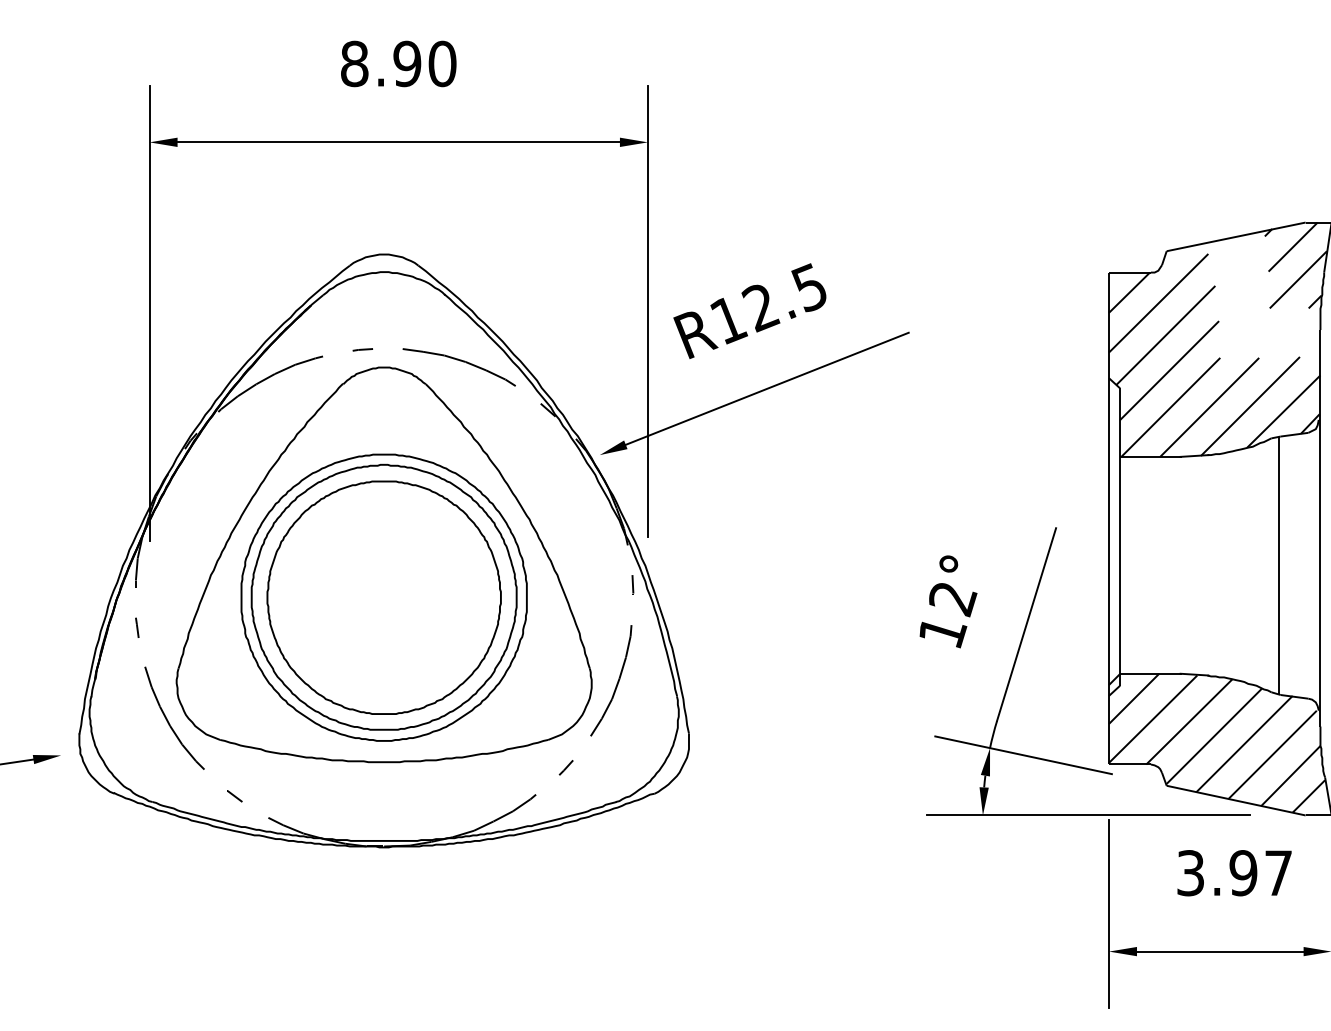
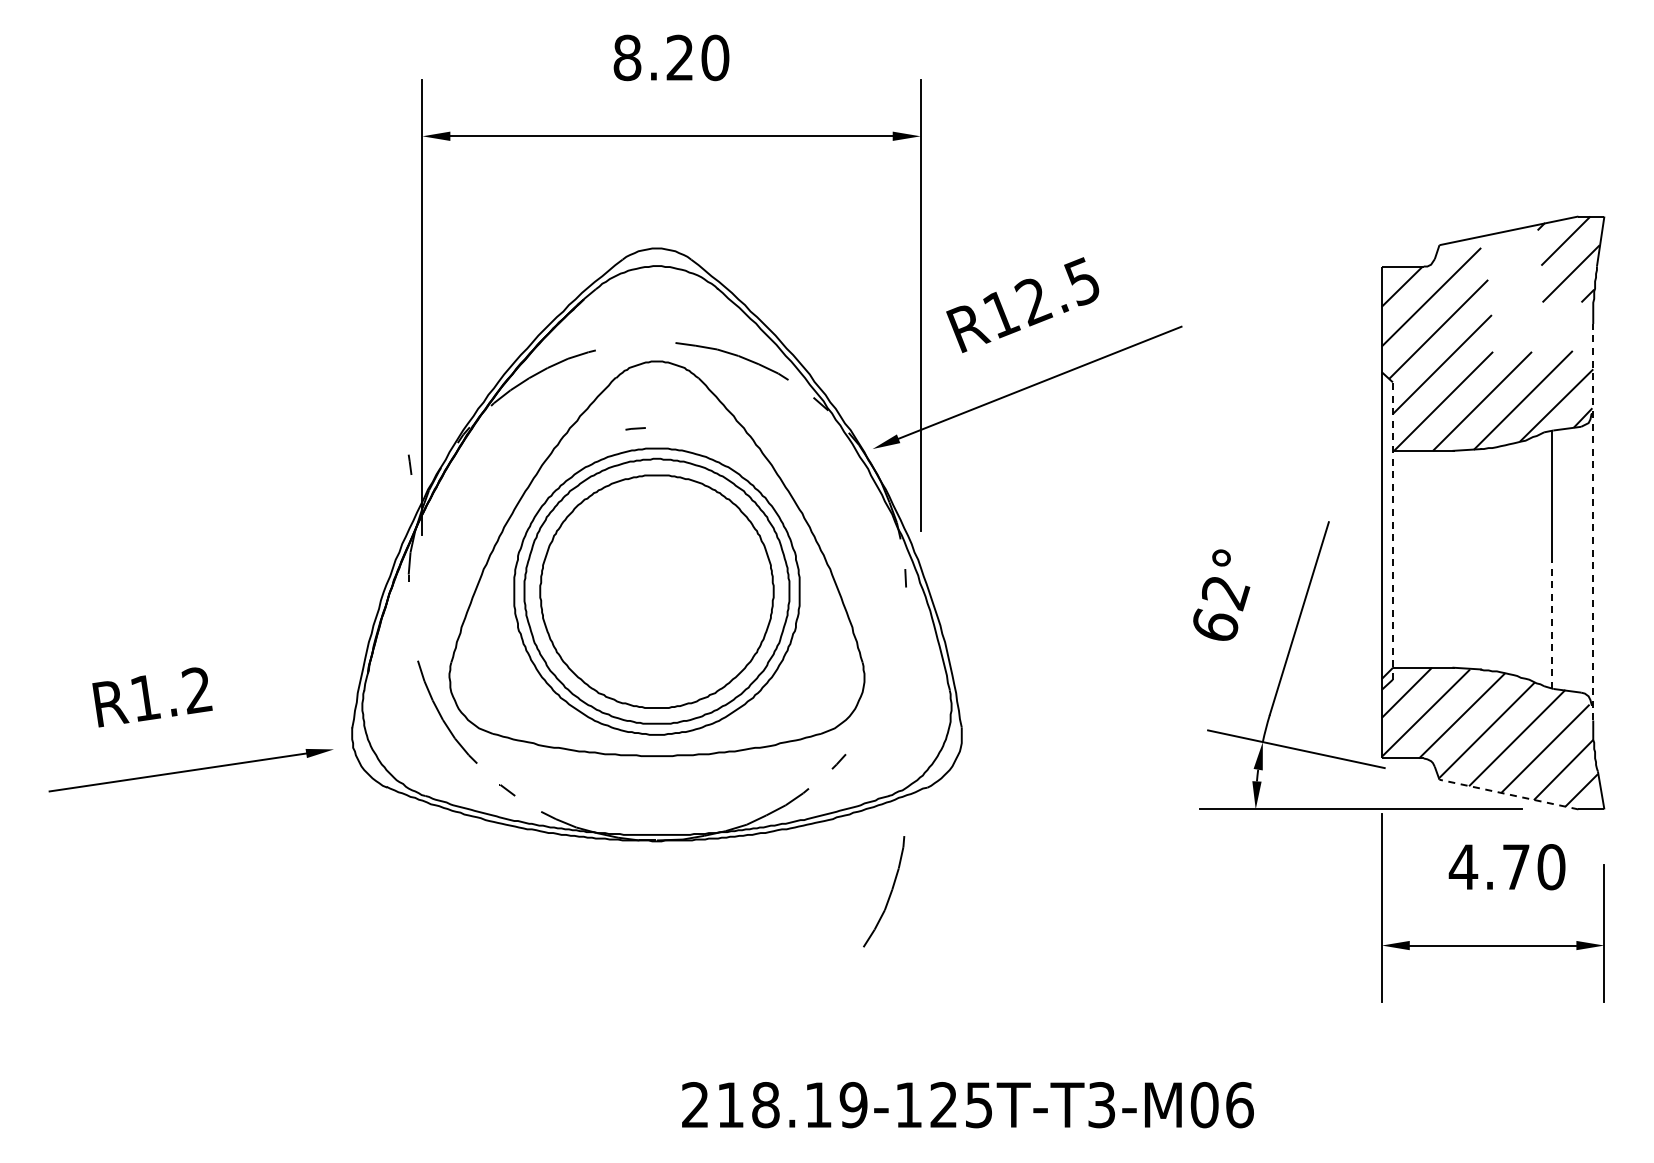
text: (406, 63) -> (679, 57), 8.90 -> 8.20
line: (362, 349) -> (635, 428), moved
line: (1320, 527) -> (1593, 521), solid -> dashed
line: (1119, 537) -> (1392, 531), solid -> dashed
line: (136, 627) -> (409, 464), moved
line: (1278, 630) -> (1551, 624), solid -> dashed
text: (943, 631) -> (1216, 625), 12° -> 62°
part: (611, 680) -> (884, 891), moved
line: (1235, 800) -> (1508, 794), solid -> dashed
text: (1233, 873) -> (1506, 867), 3.97 -> 4.70

